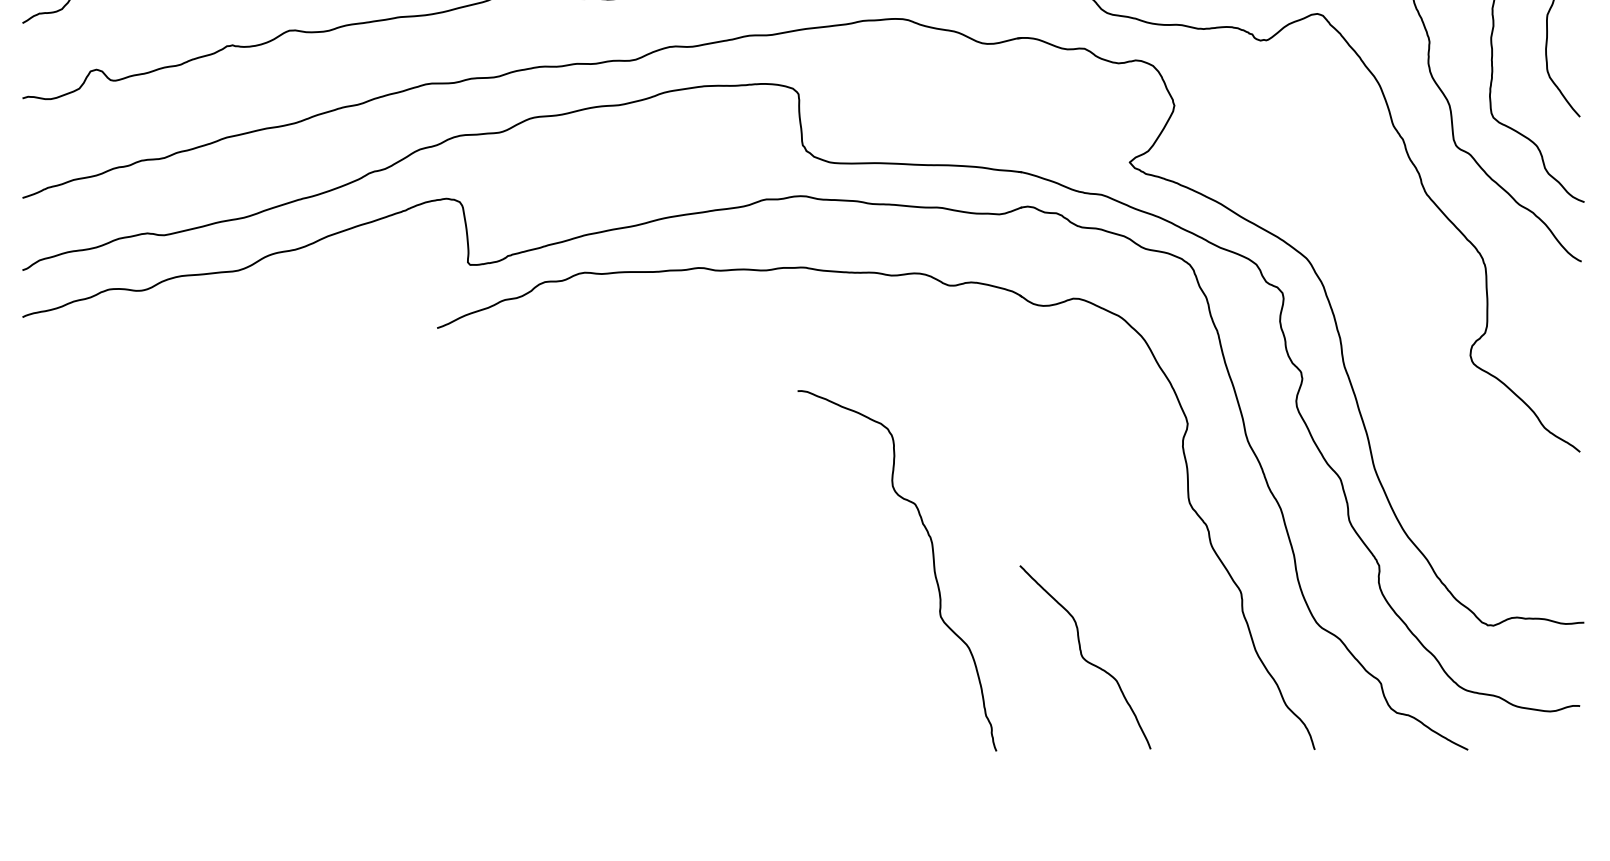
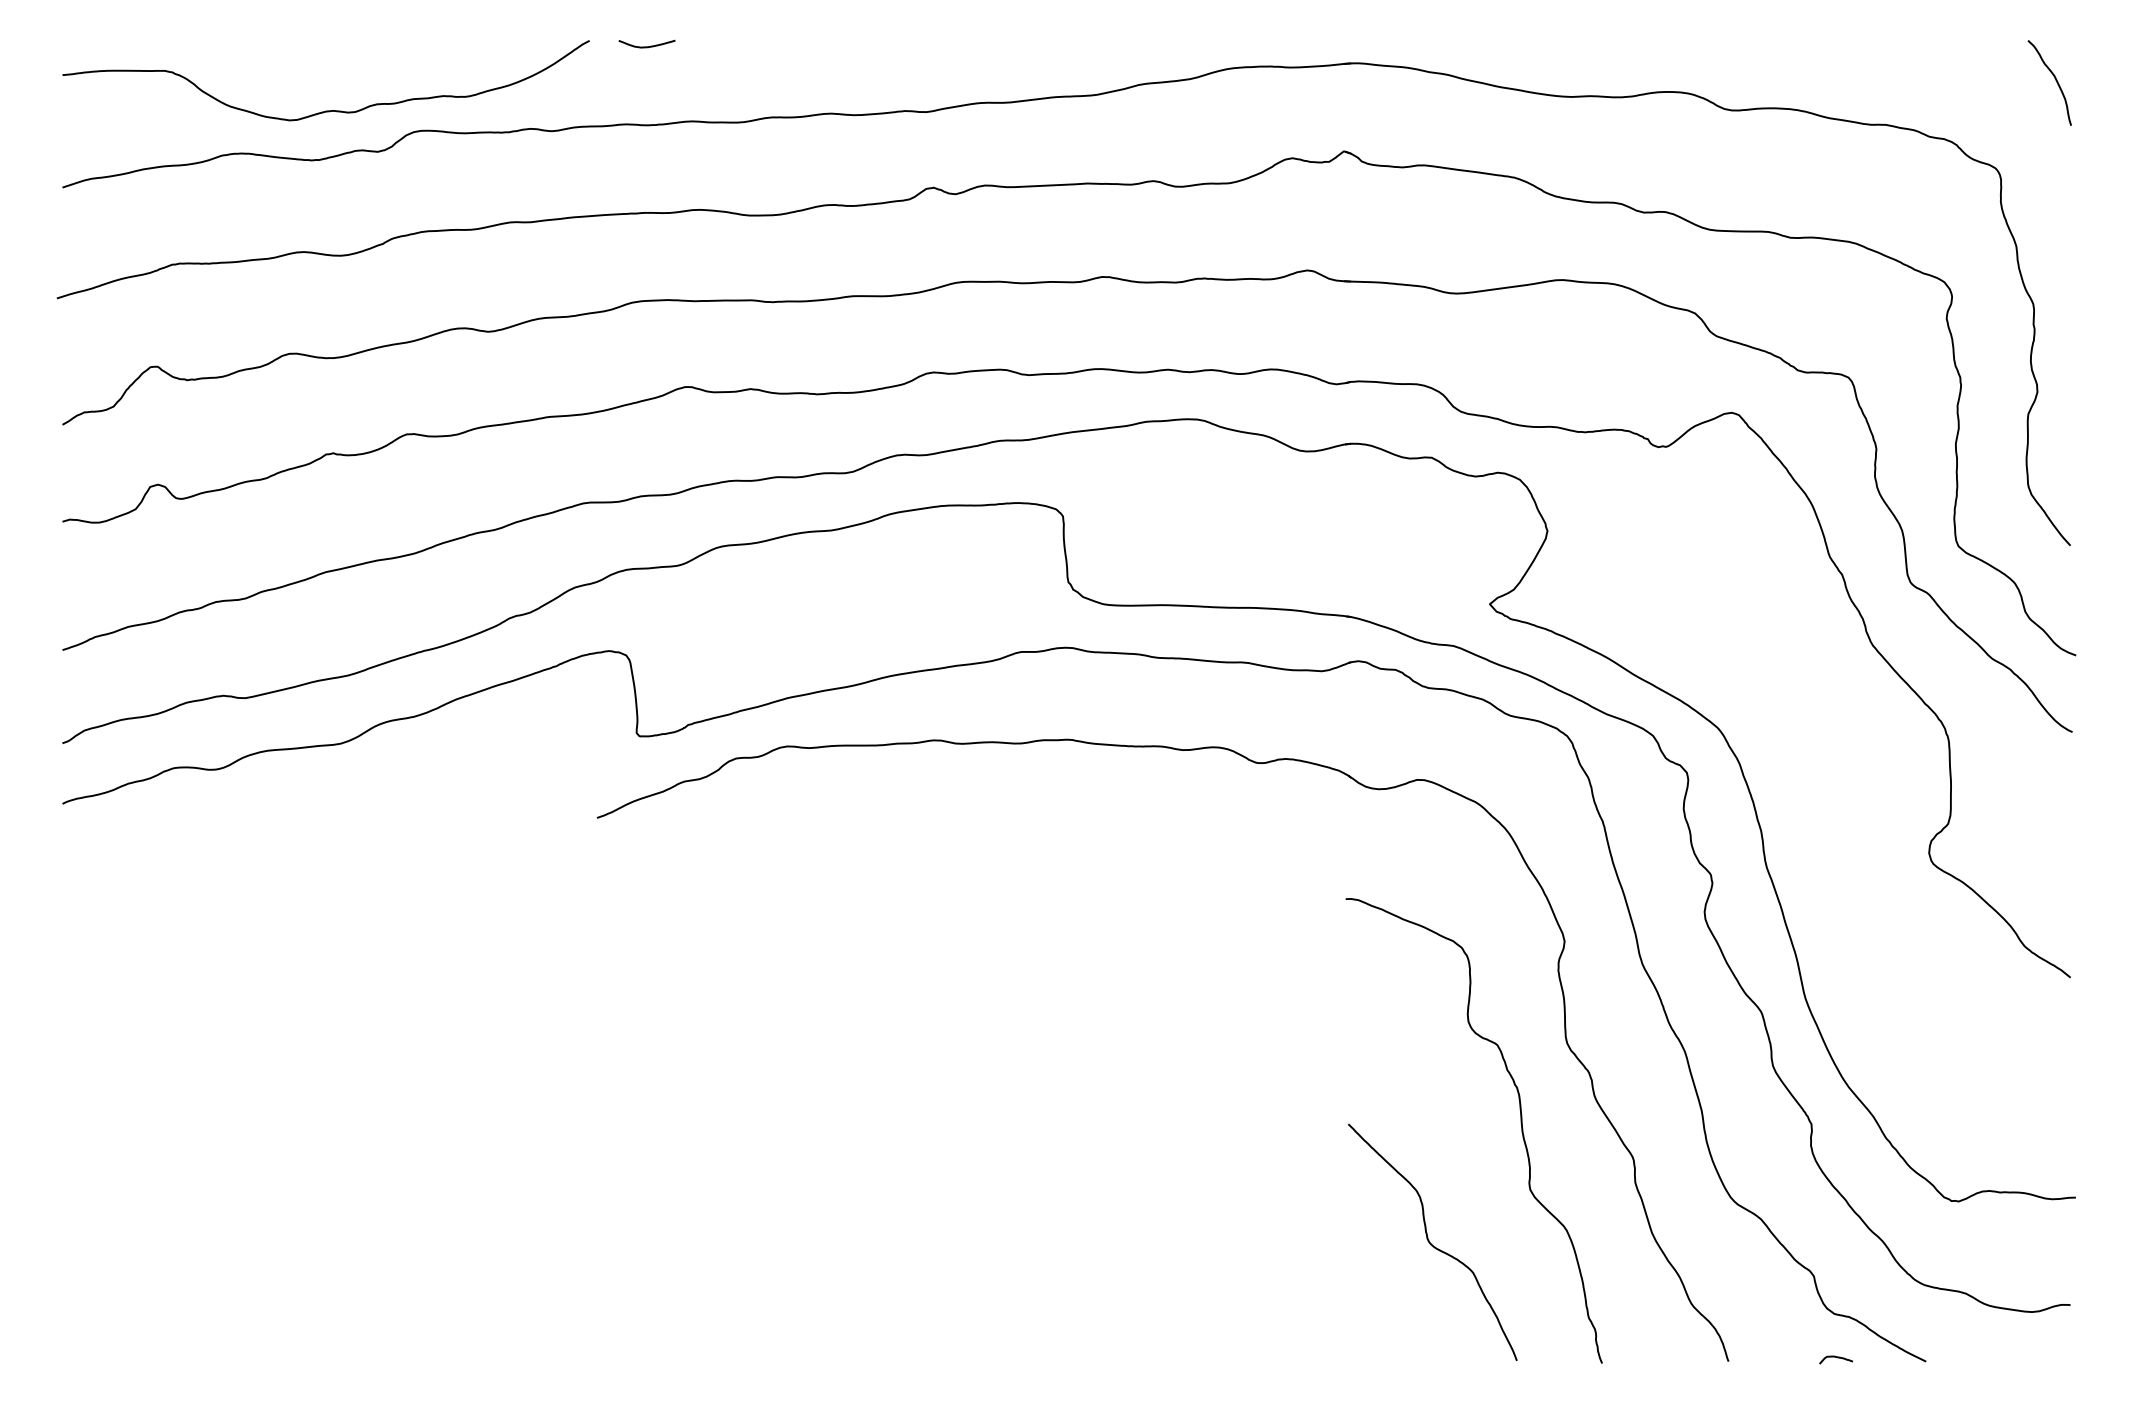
curve: (933, 565) -> (1520, 1123), moved
curve: (1397, 746) -> (1835, 1357), added

